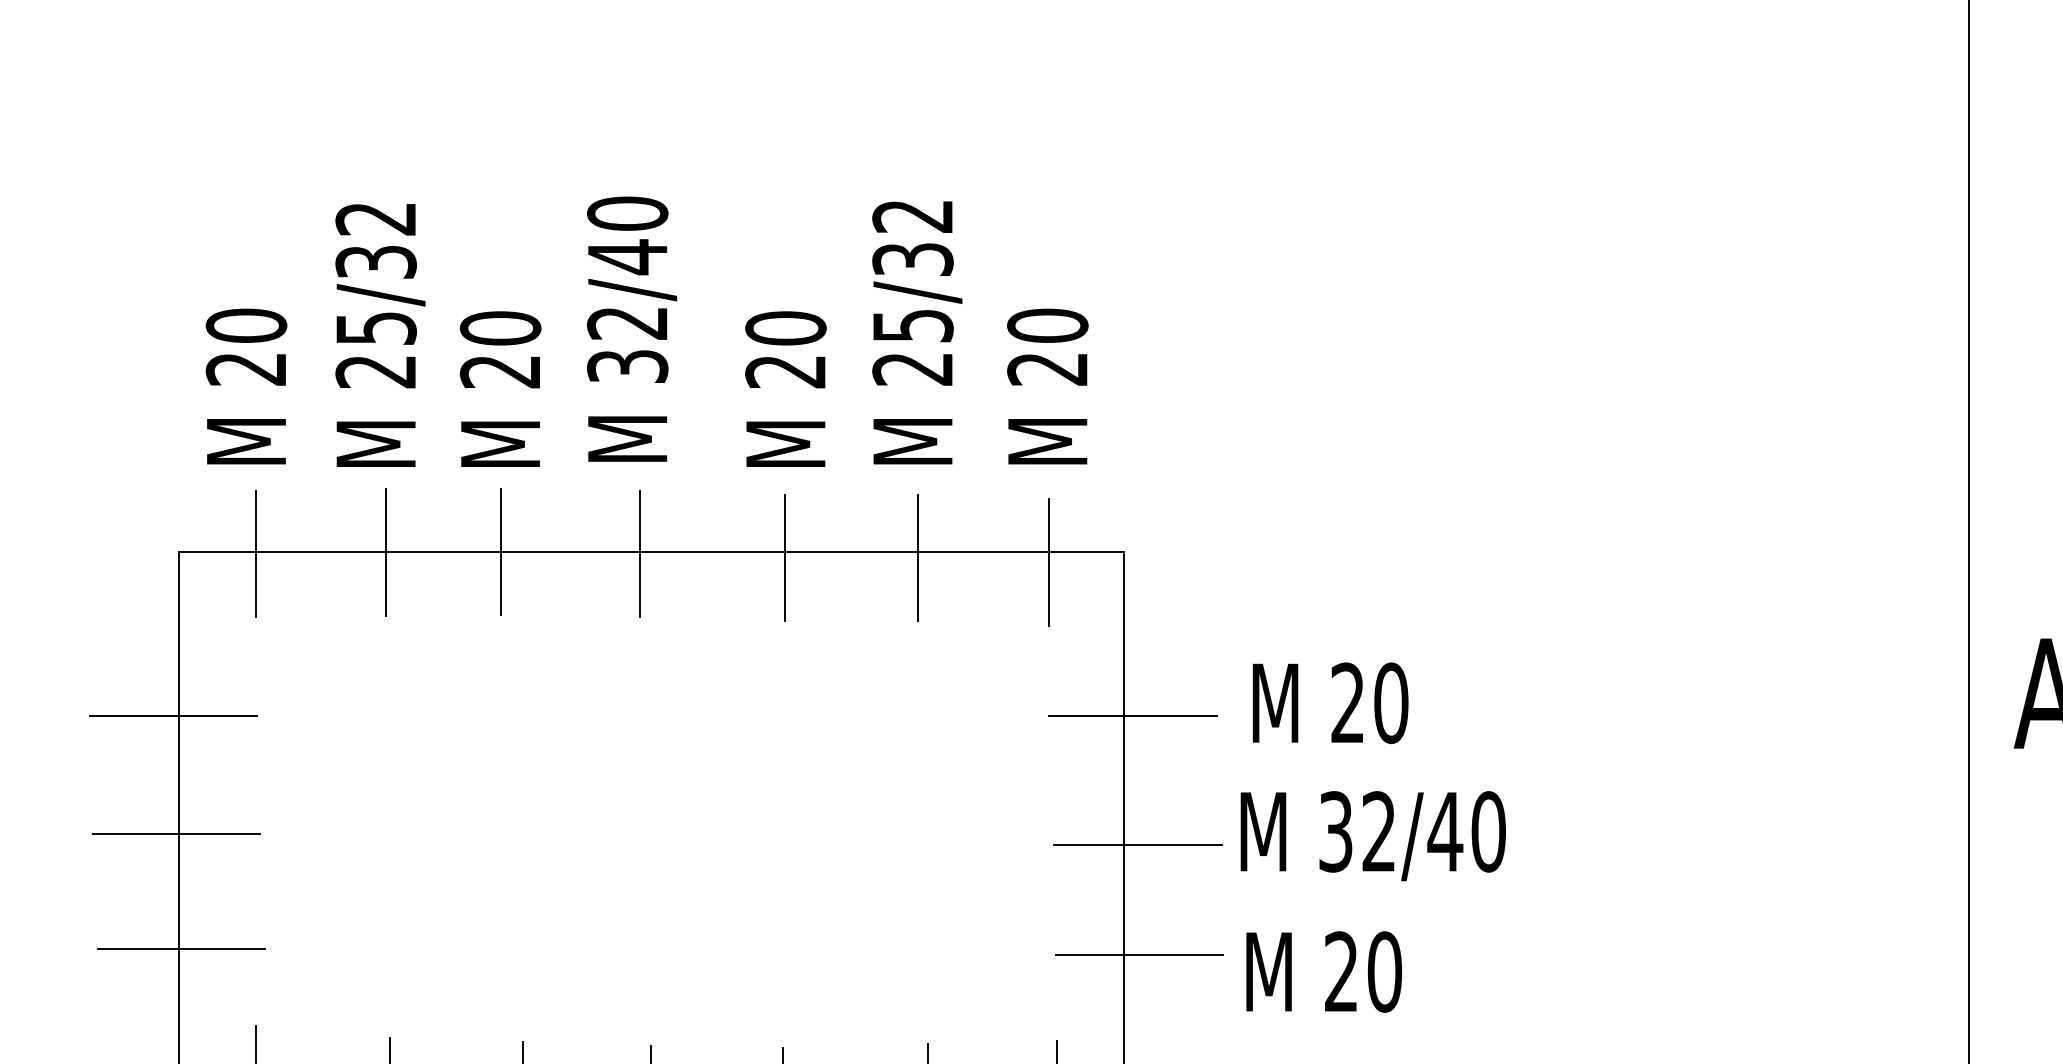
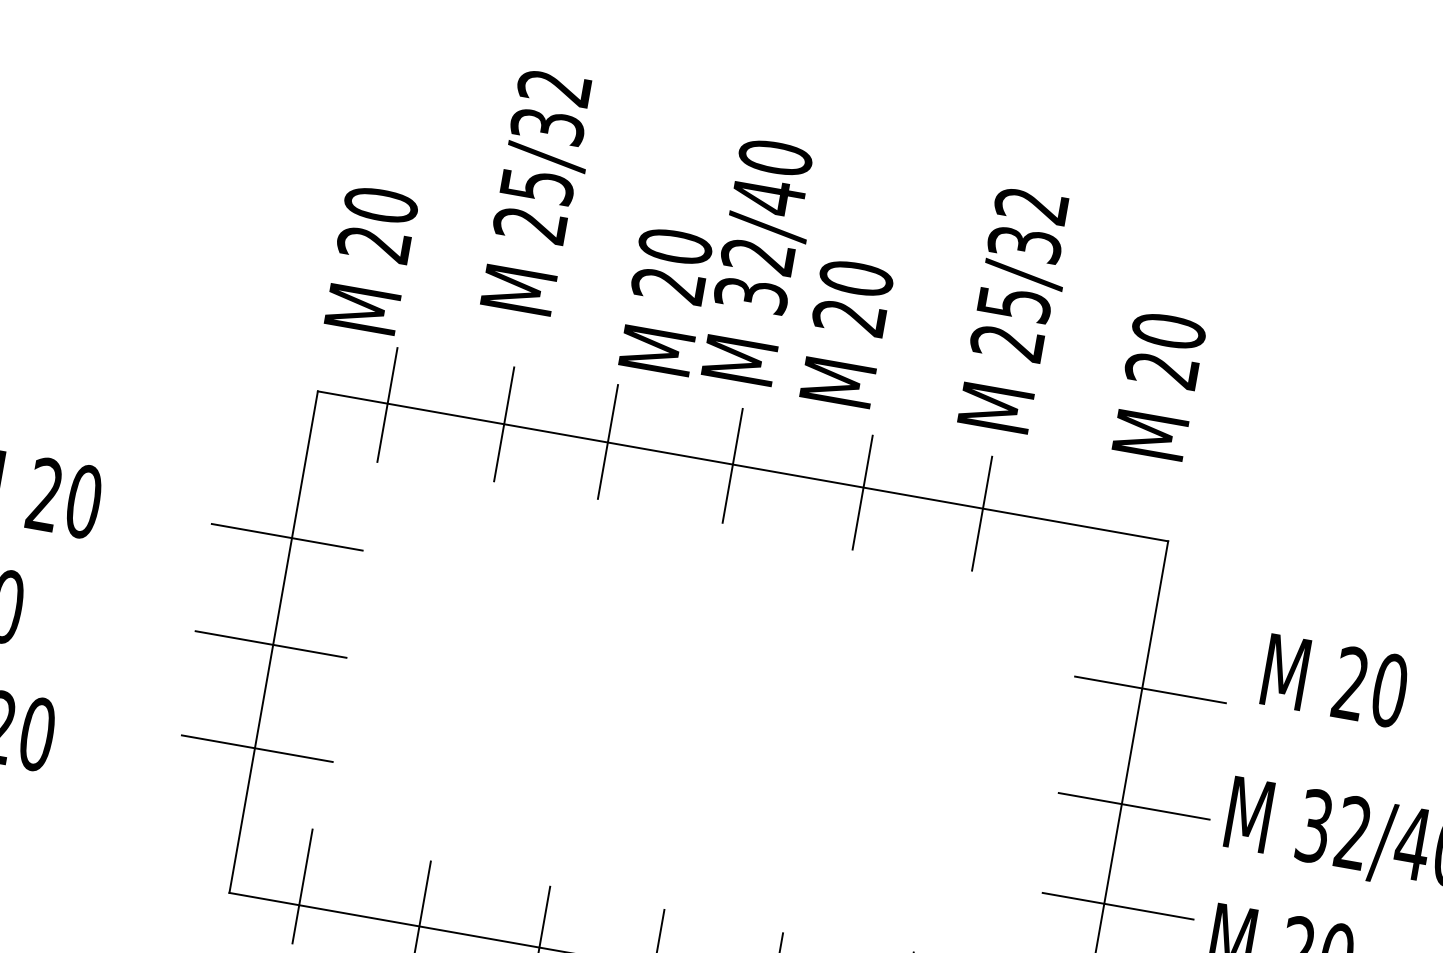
text: (380, 335) -> (540, 193), moved
text: (246, 386) -> (371, 259), moved
text: (1047, 386) -> (1158, 385), moved
text: (500, 388) -> (665, 300), moved
text: (785, 388) -> (846, 332), moved
line: (1048, 561) -> (1098, 537), removed
text: (1330, 703) -> (1335, 681), moved

